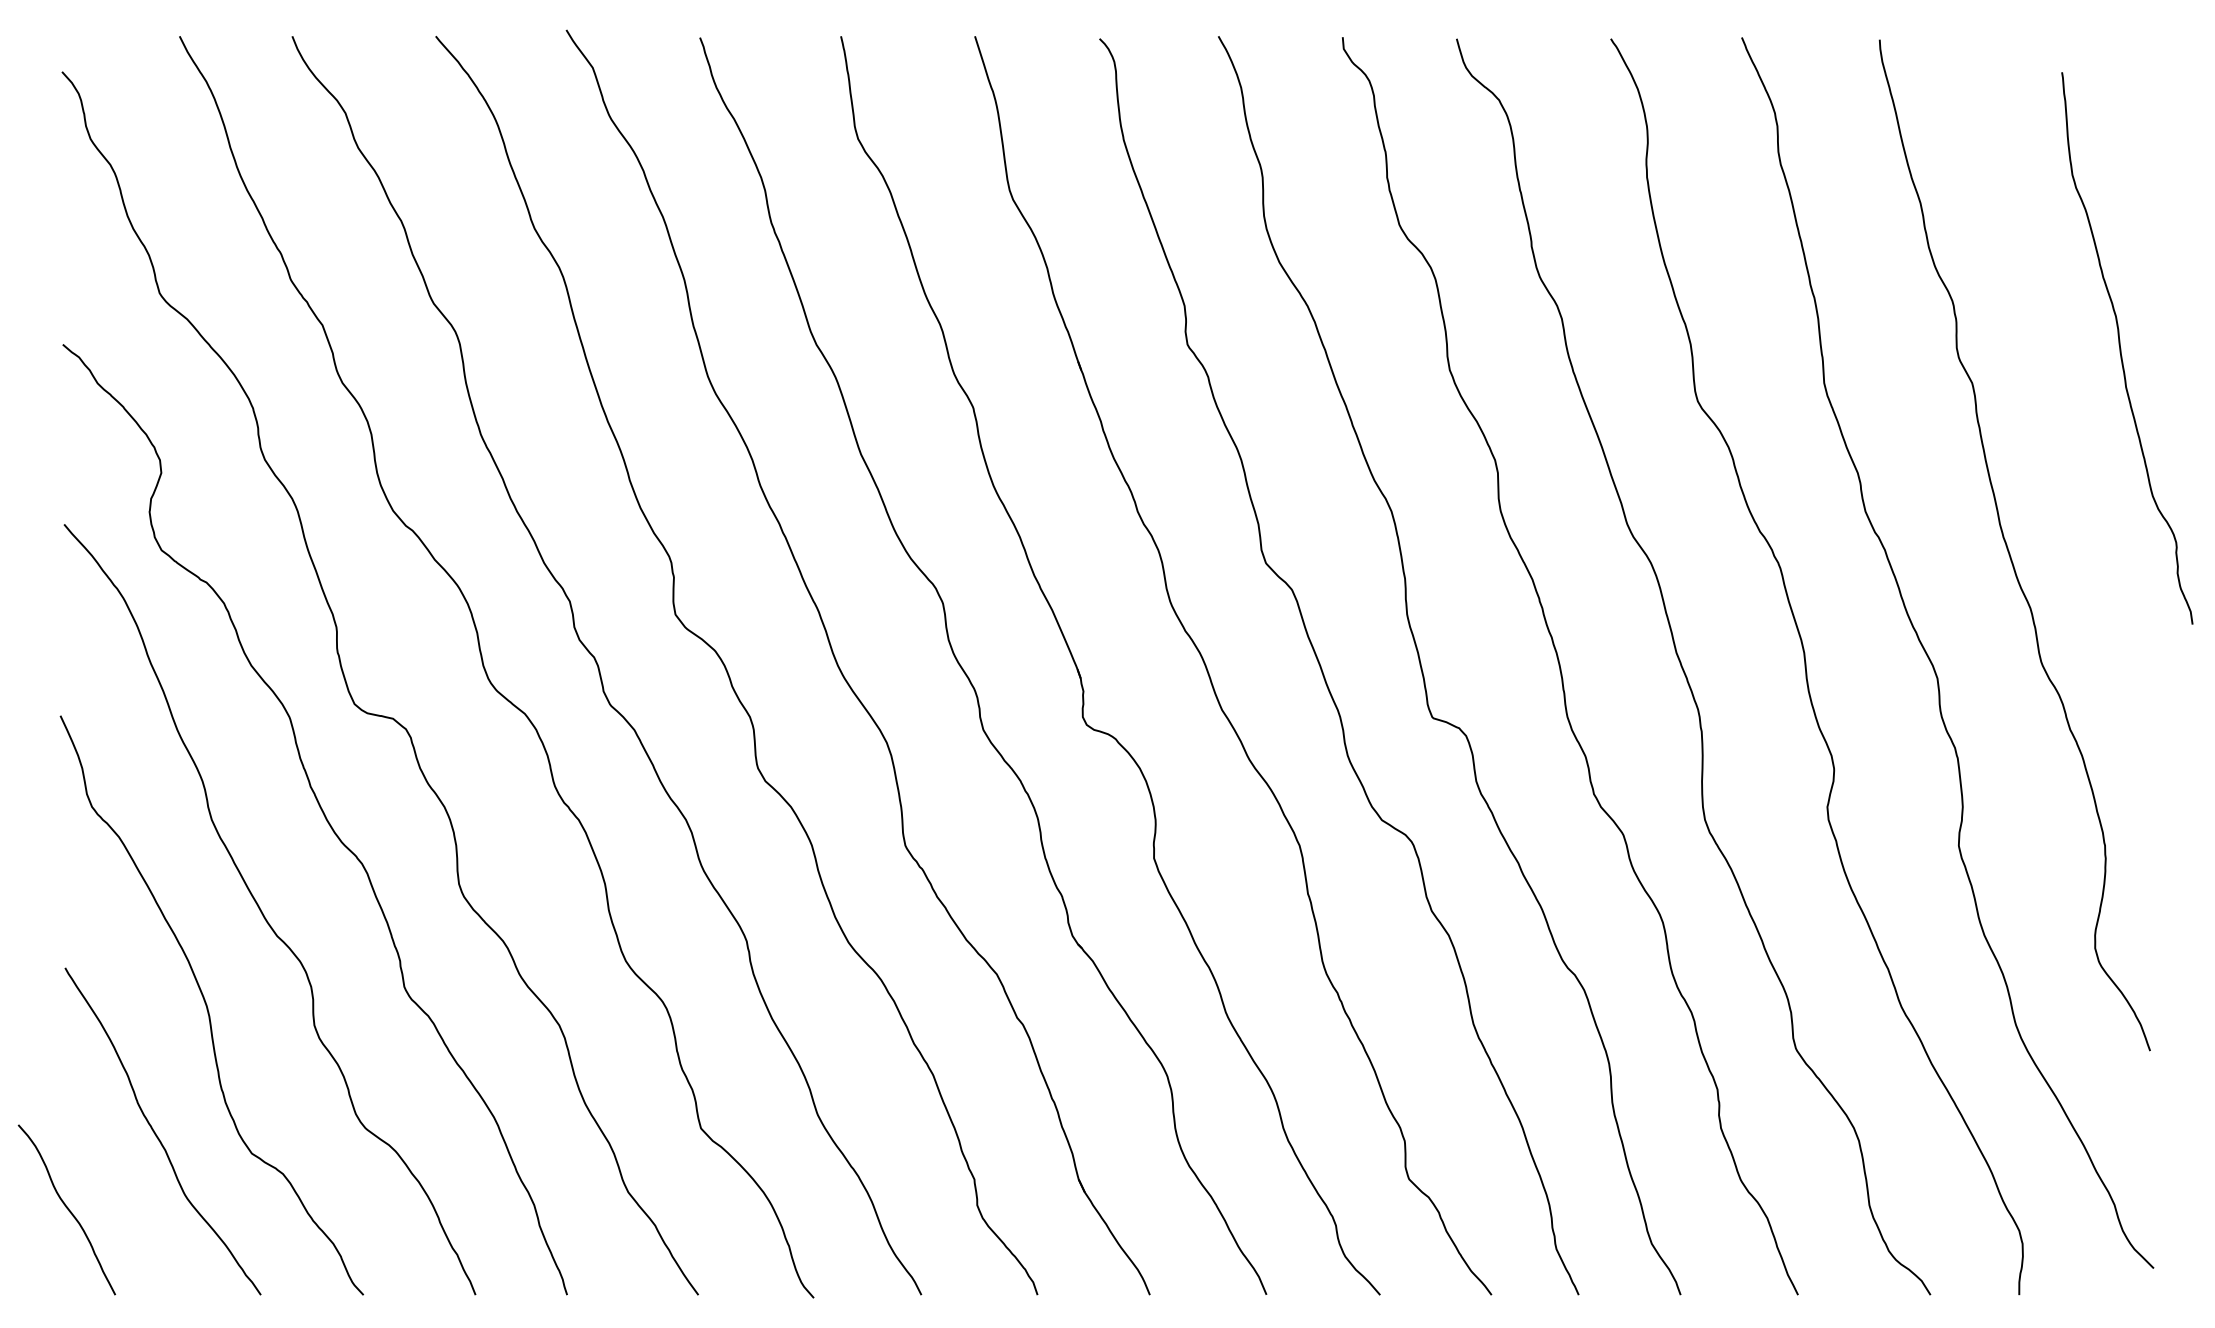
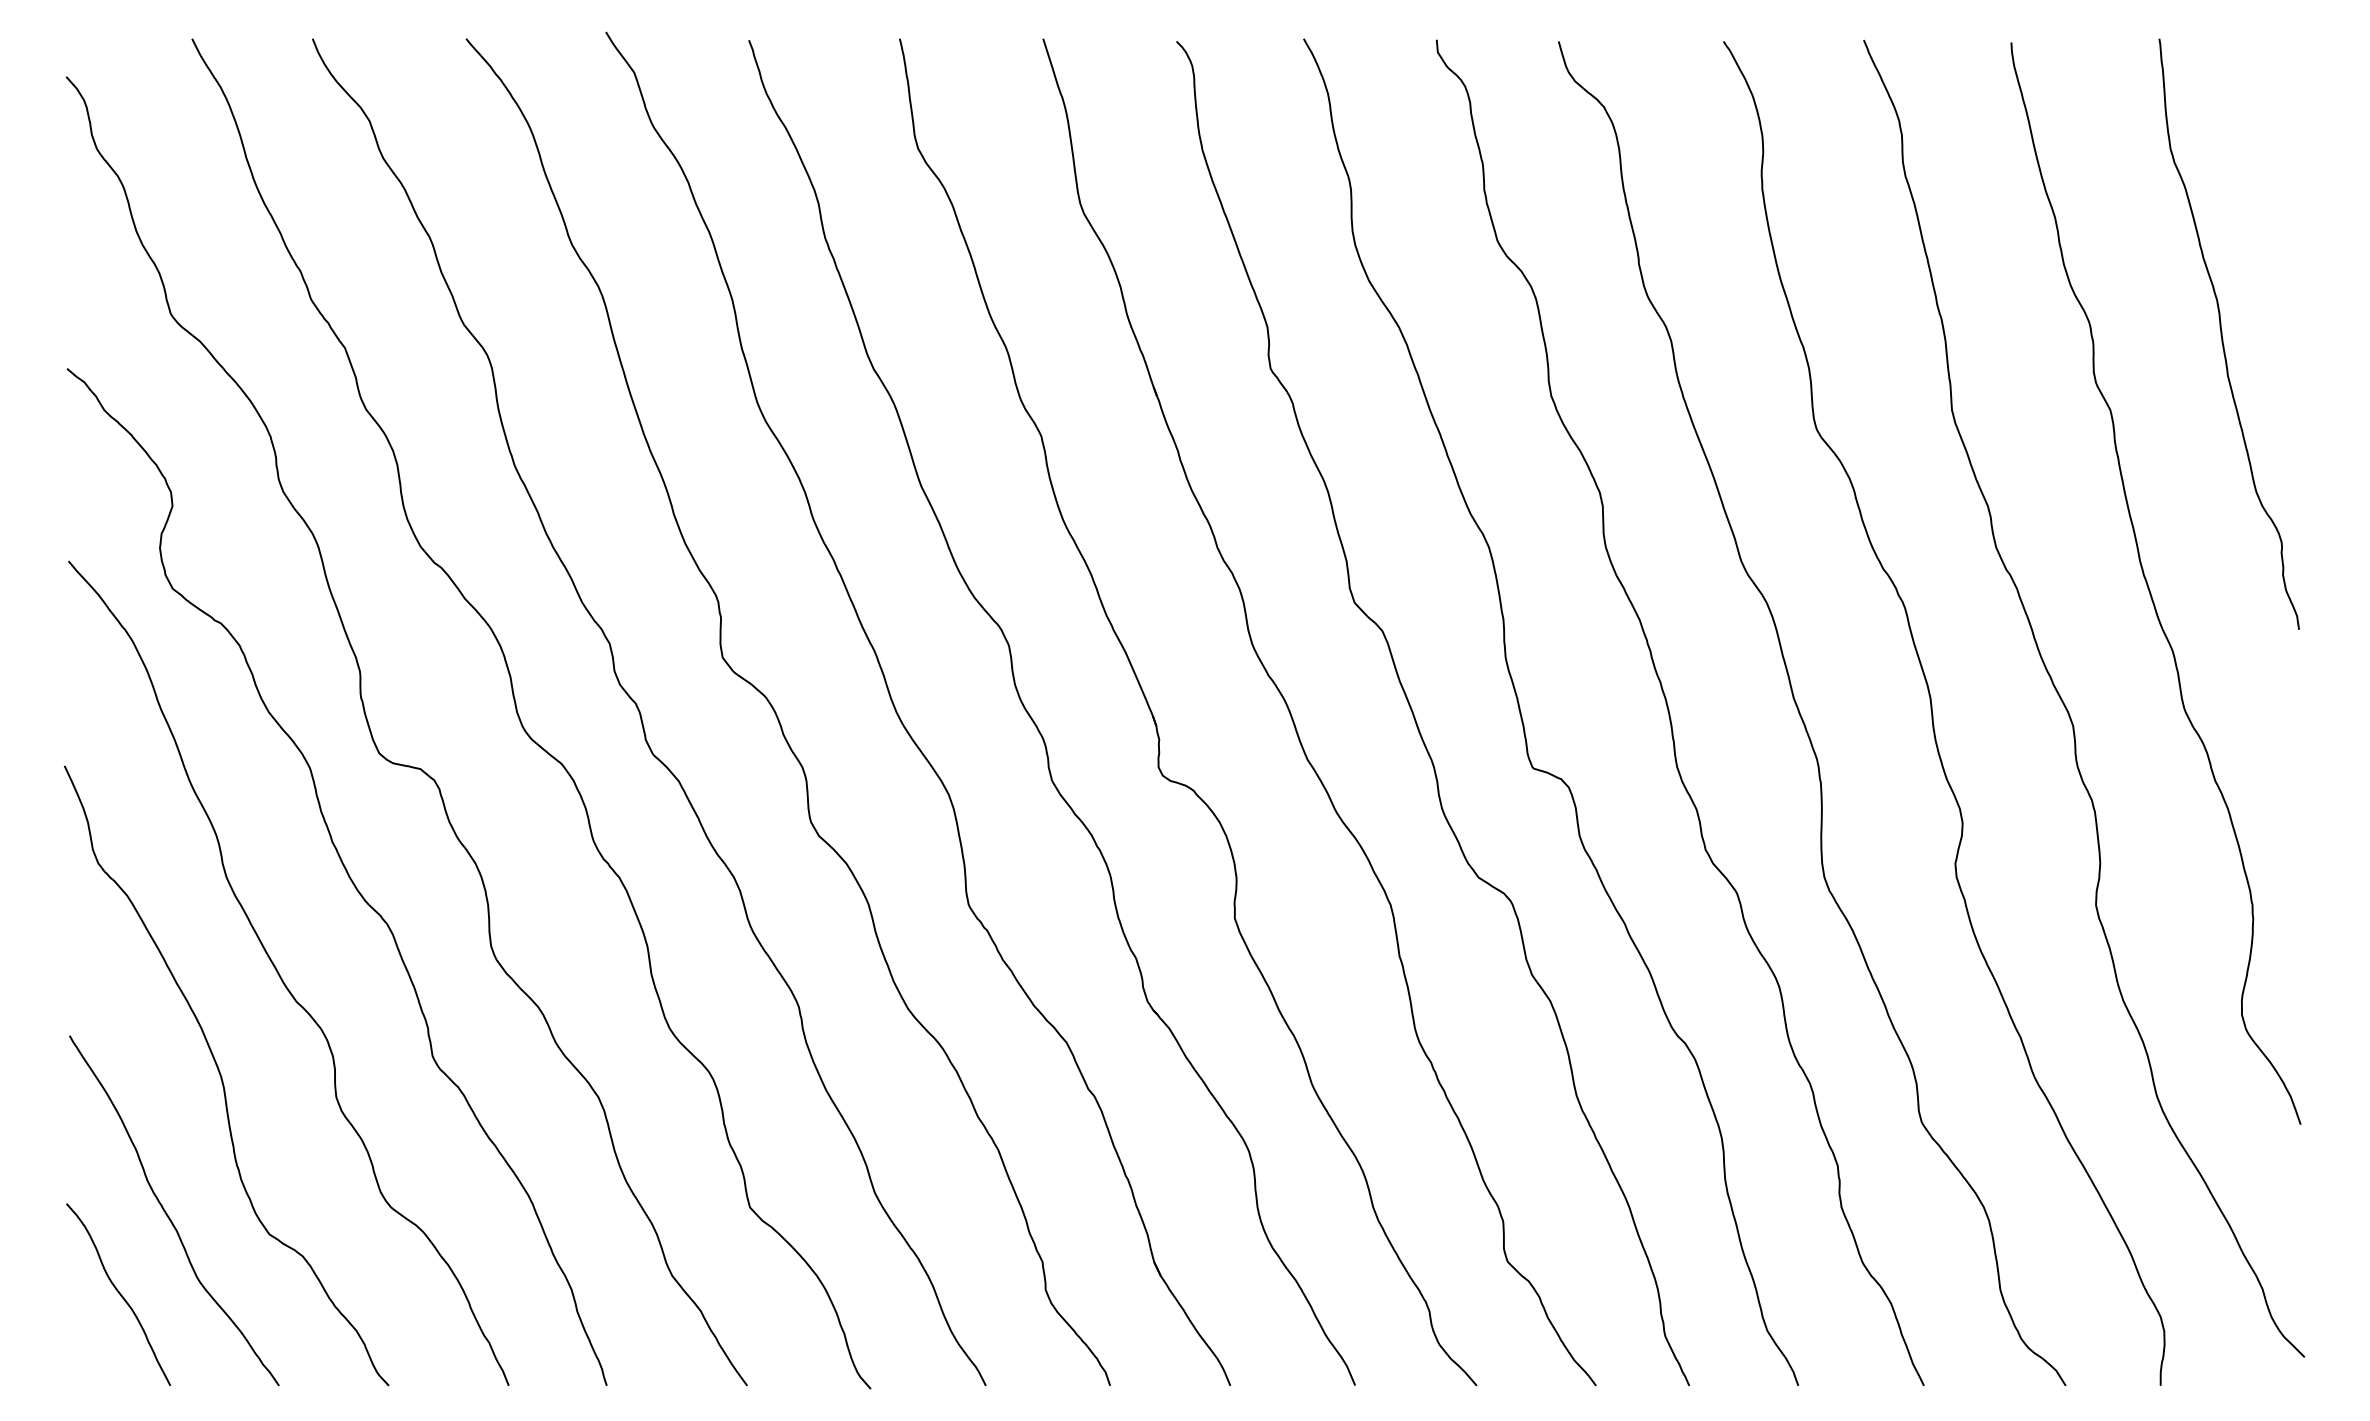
curve: (2121, 348) -> (2222, 334), moved
curve: (66, 1208) -> (118, 1293), moved

